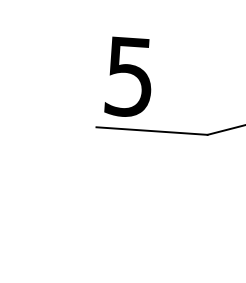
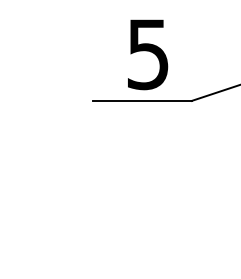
text: (129, 76) -> (148, 54), moved

